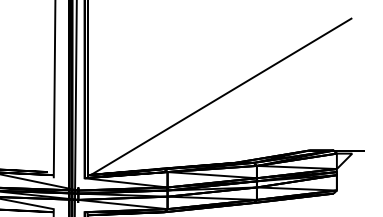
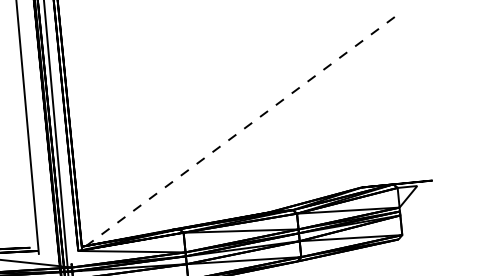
line: (221, 96) -> (243, 129), solid -> dashed

